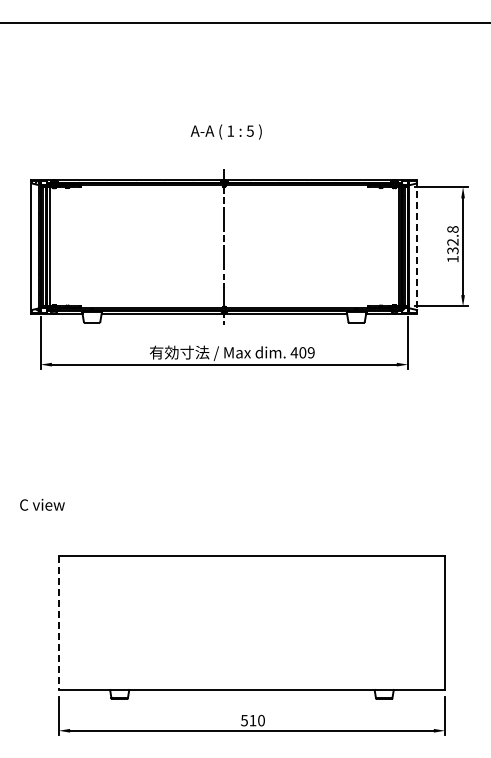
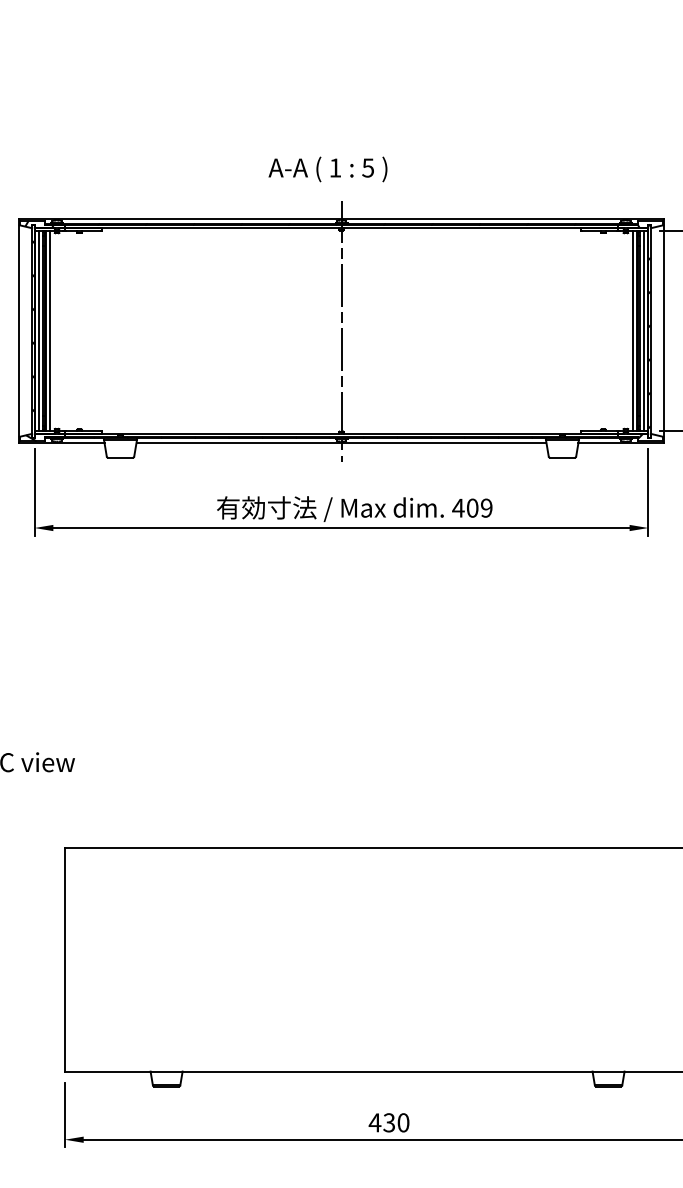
text: (225, 131) -> (326, 168), moved
line: (417, 246) -> (664, 330), dashed -> solid
line: (58, 623) -> (64, 960), dashed -> solid
text: (248, 720) -> (381, 1122), 510 -> 430

